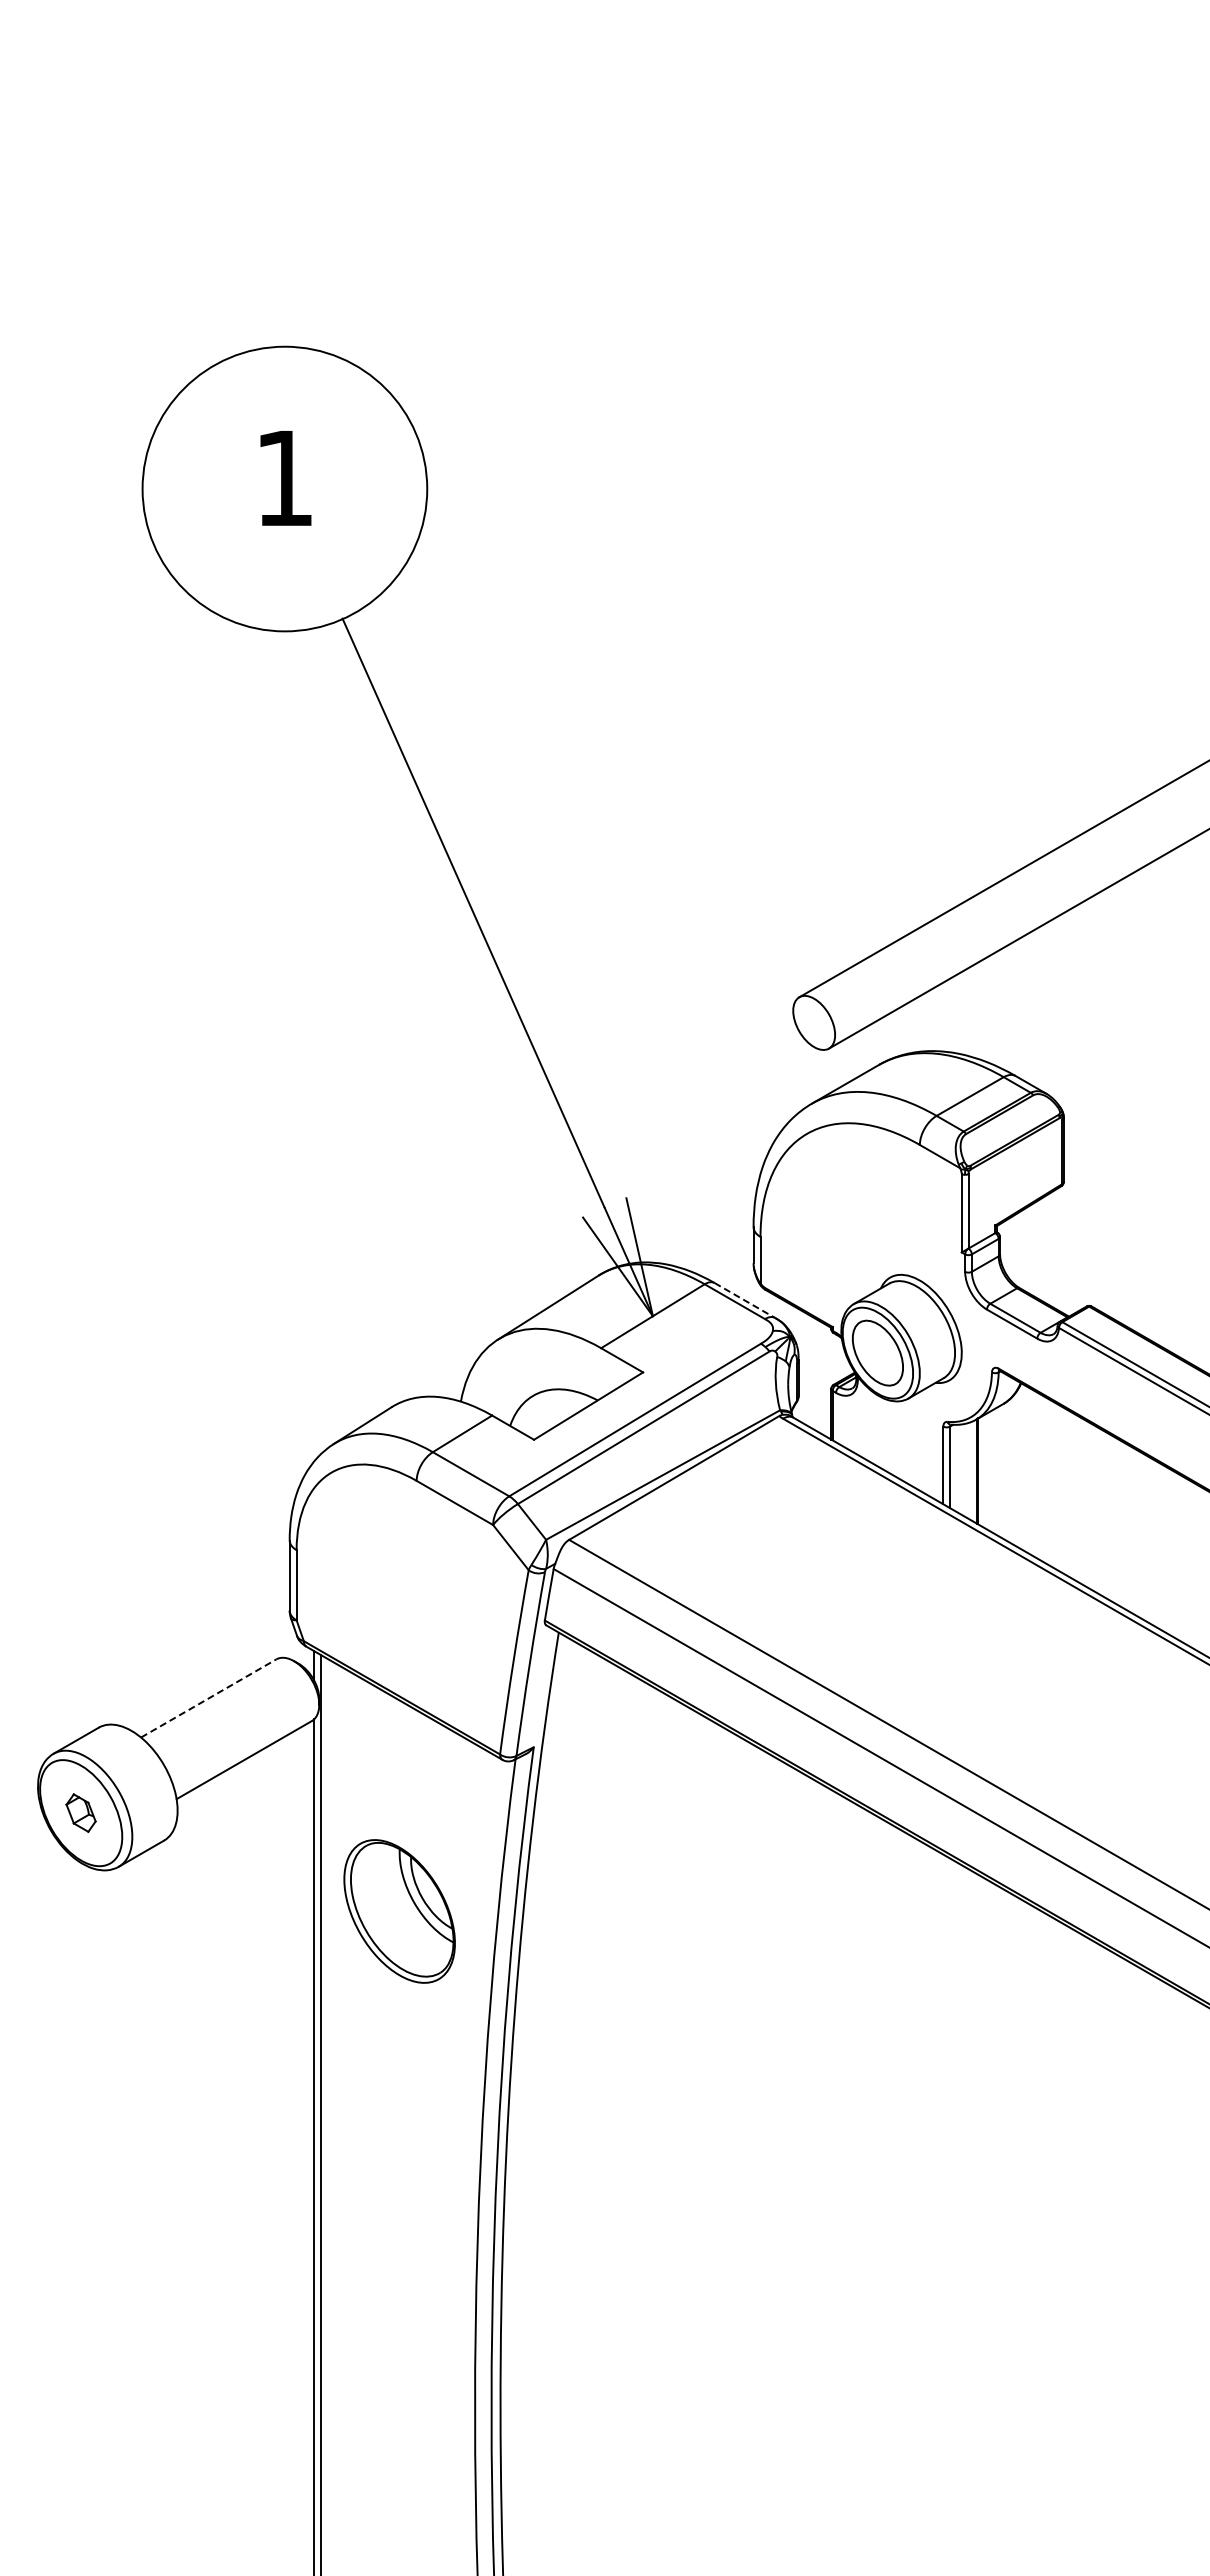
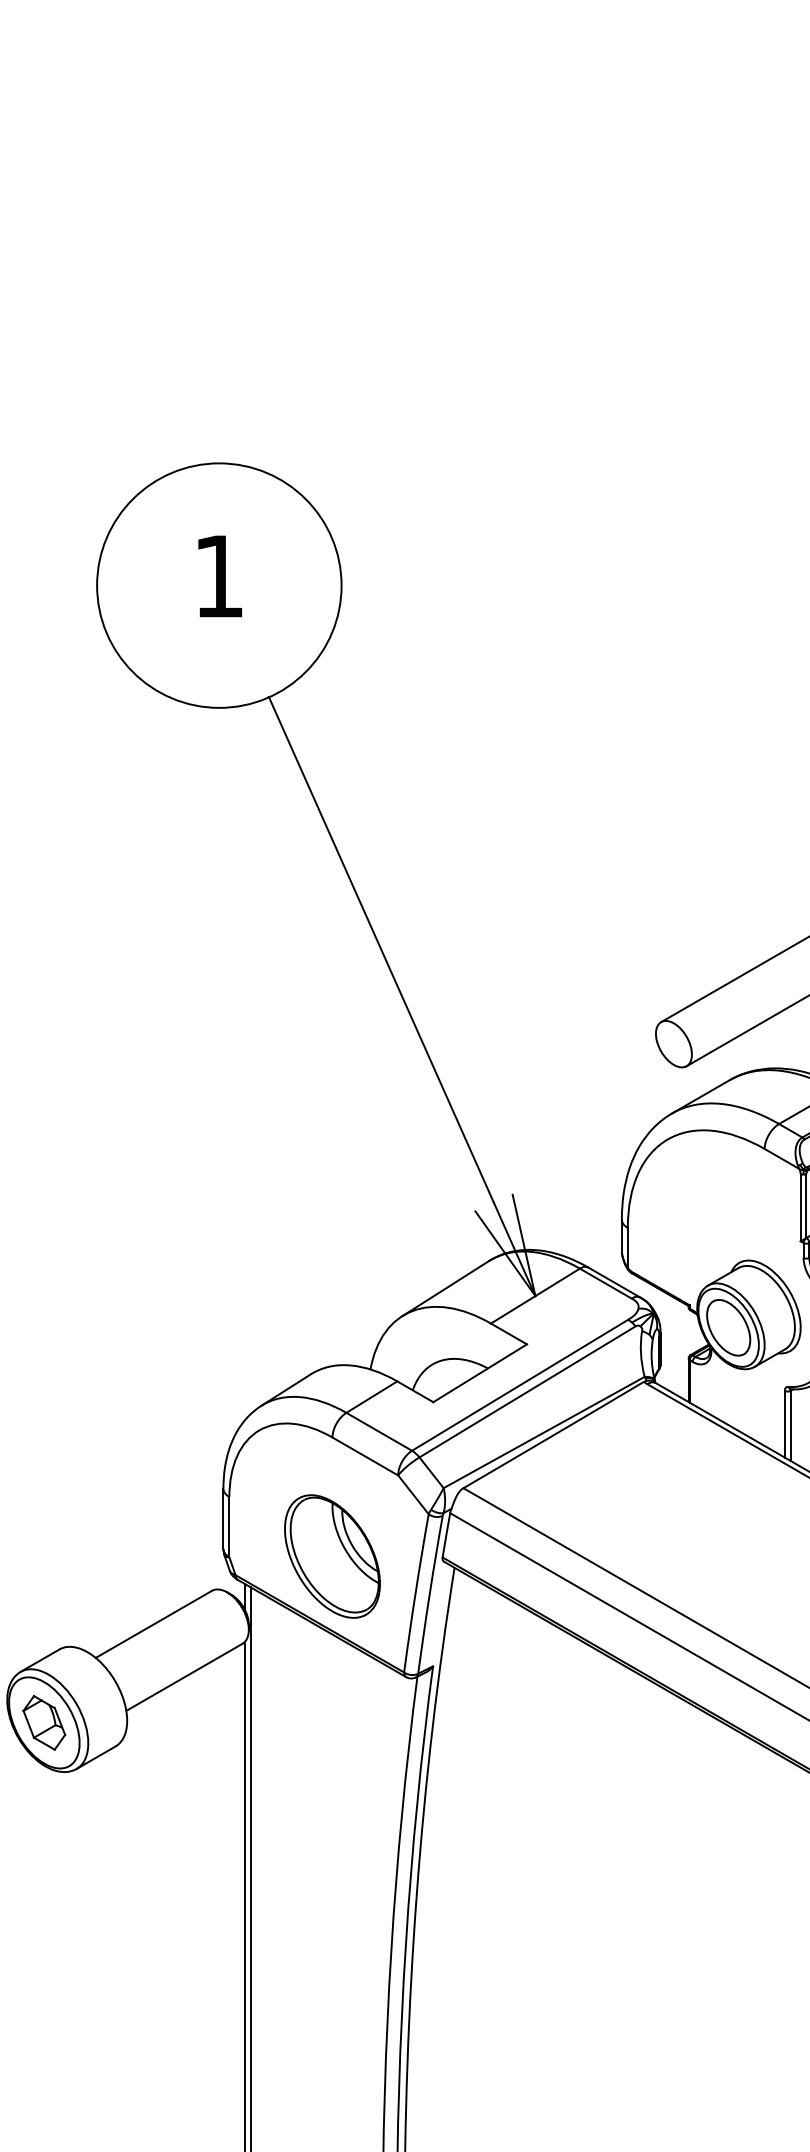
line: (744, 1300) -> (614, 1282), dashed -> solid
line: (209, 1698) -> (154, 1624), dashed -> solid
part: (80, 1812) -> (43, 1722), size x1.67
part: (399, 1911) -> (332, 1556), moved

